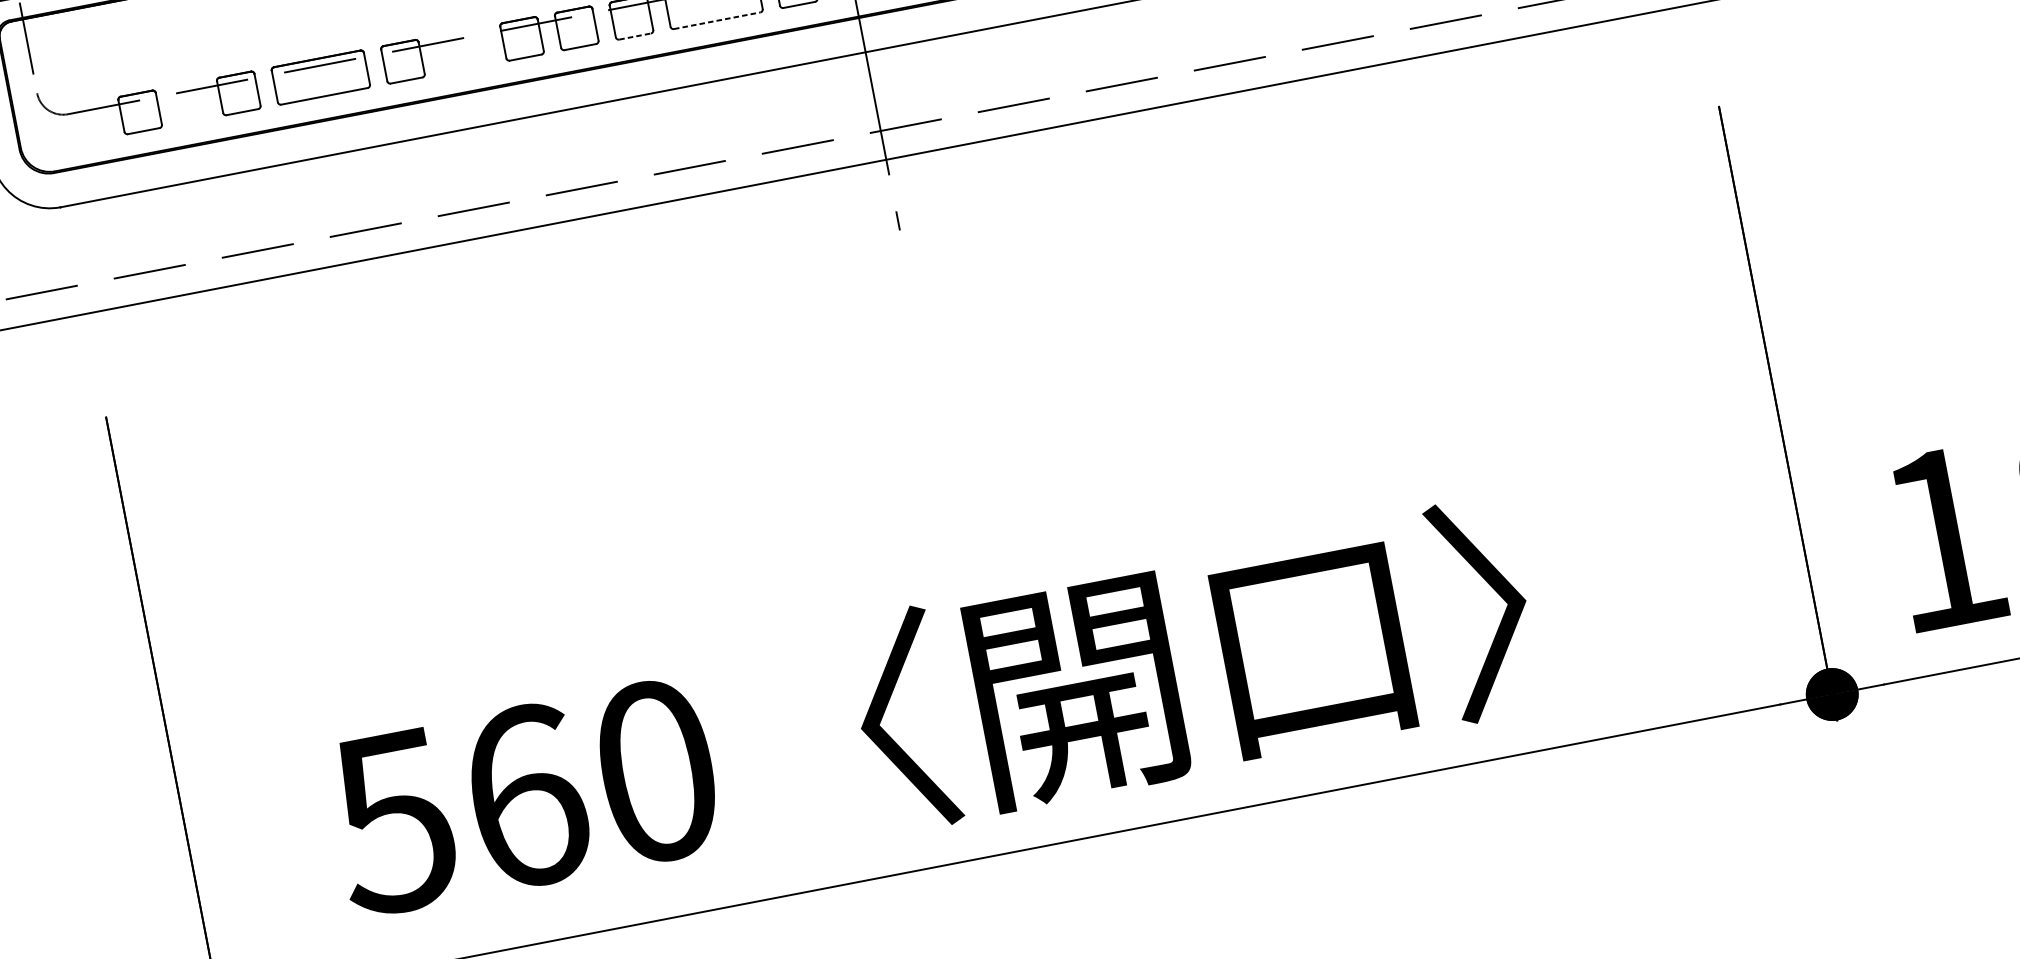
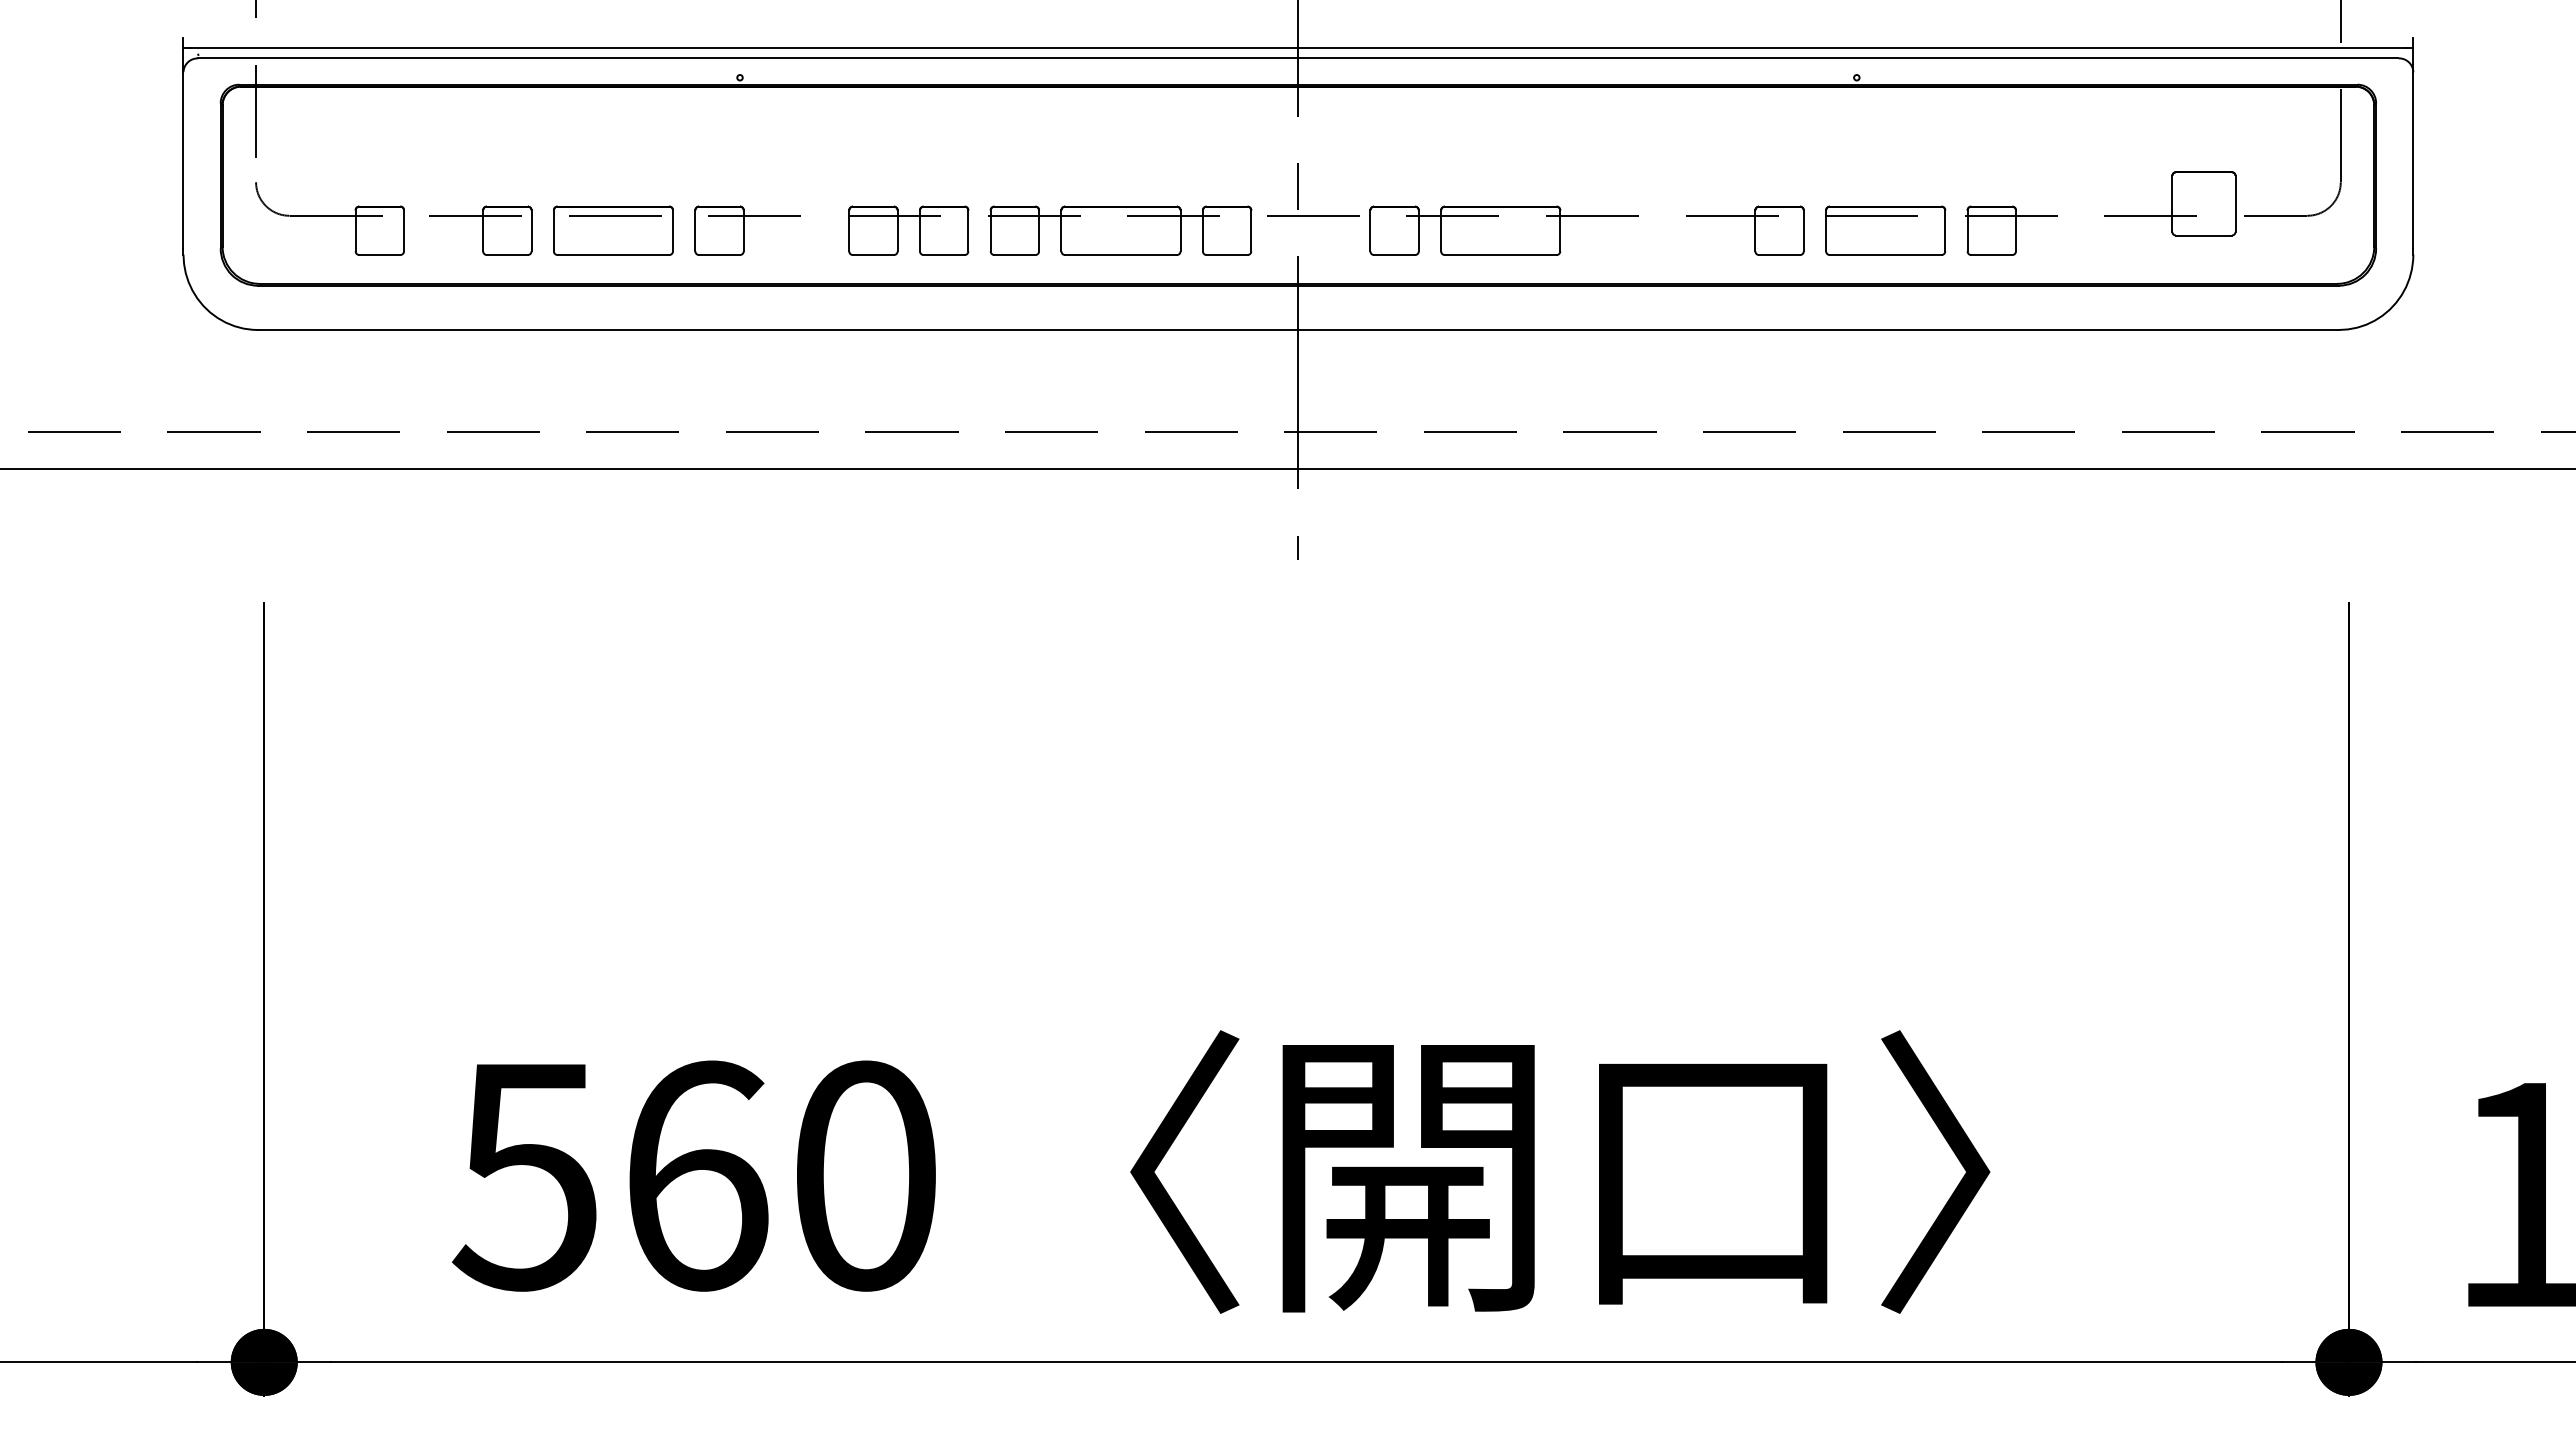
line: (717, 21) -> (1121, 255), dashed -> solid
line: (635, 36) -> (1015, 255), dashed -> solid

